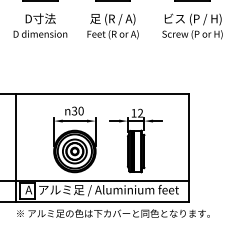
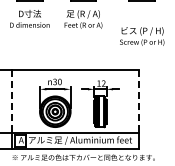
text: (193, 26) -> (142, 36), moved
line: (15, 137) -> (11, 101), solid -> dashed
line: (188, 137) -> (139, 101), solid -> dashed

